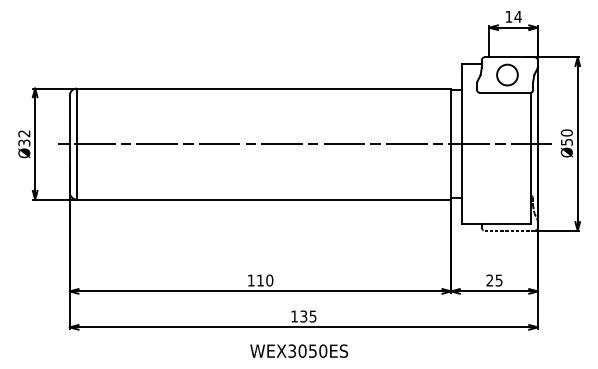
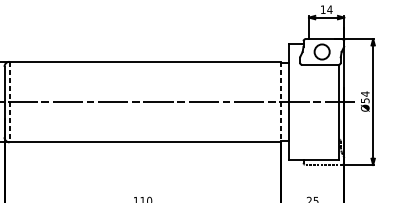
text: (566, 132) -> (365, 93), Ø50 -> Ø54
line: (76, 144) -> (9, 102), solid -> dashed
line: (451, 144) -> (281, 102), solid -> dashed

